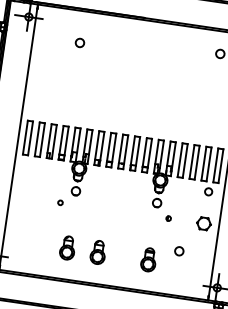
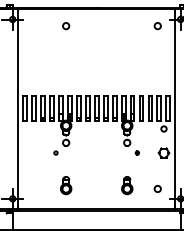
circle: (80, 43) -> (66, 26), moved
circle: (179, 250) -> (157, 188), moved
part: (98, 252) -> (89, 185), removed

